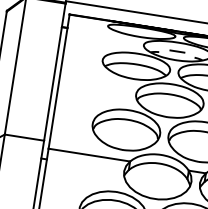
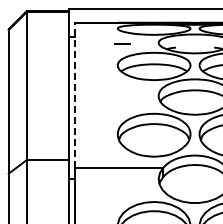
line: (177, 51) -> (122, 43), moved
line: (59, 80) -> (75, 94), solid -> dashed

